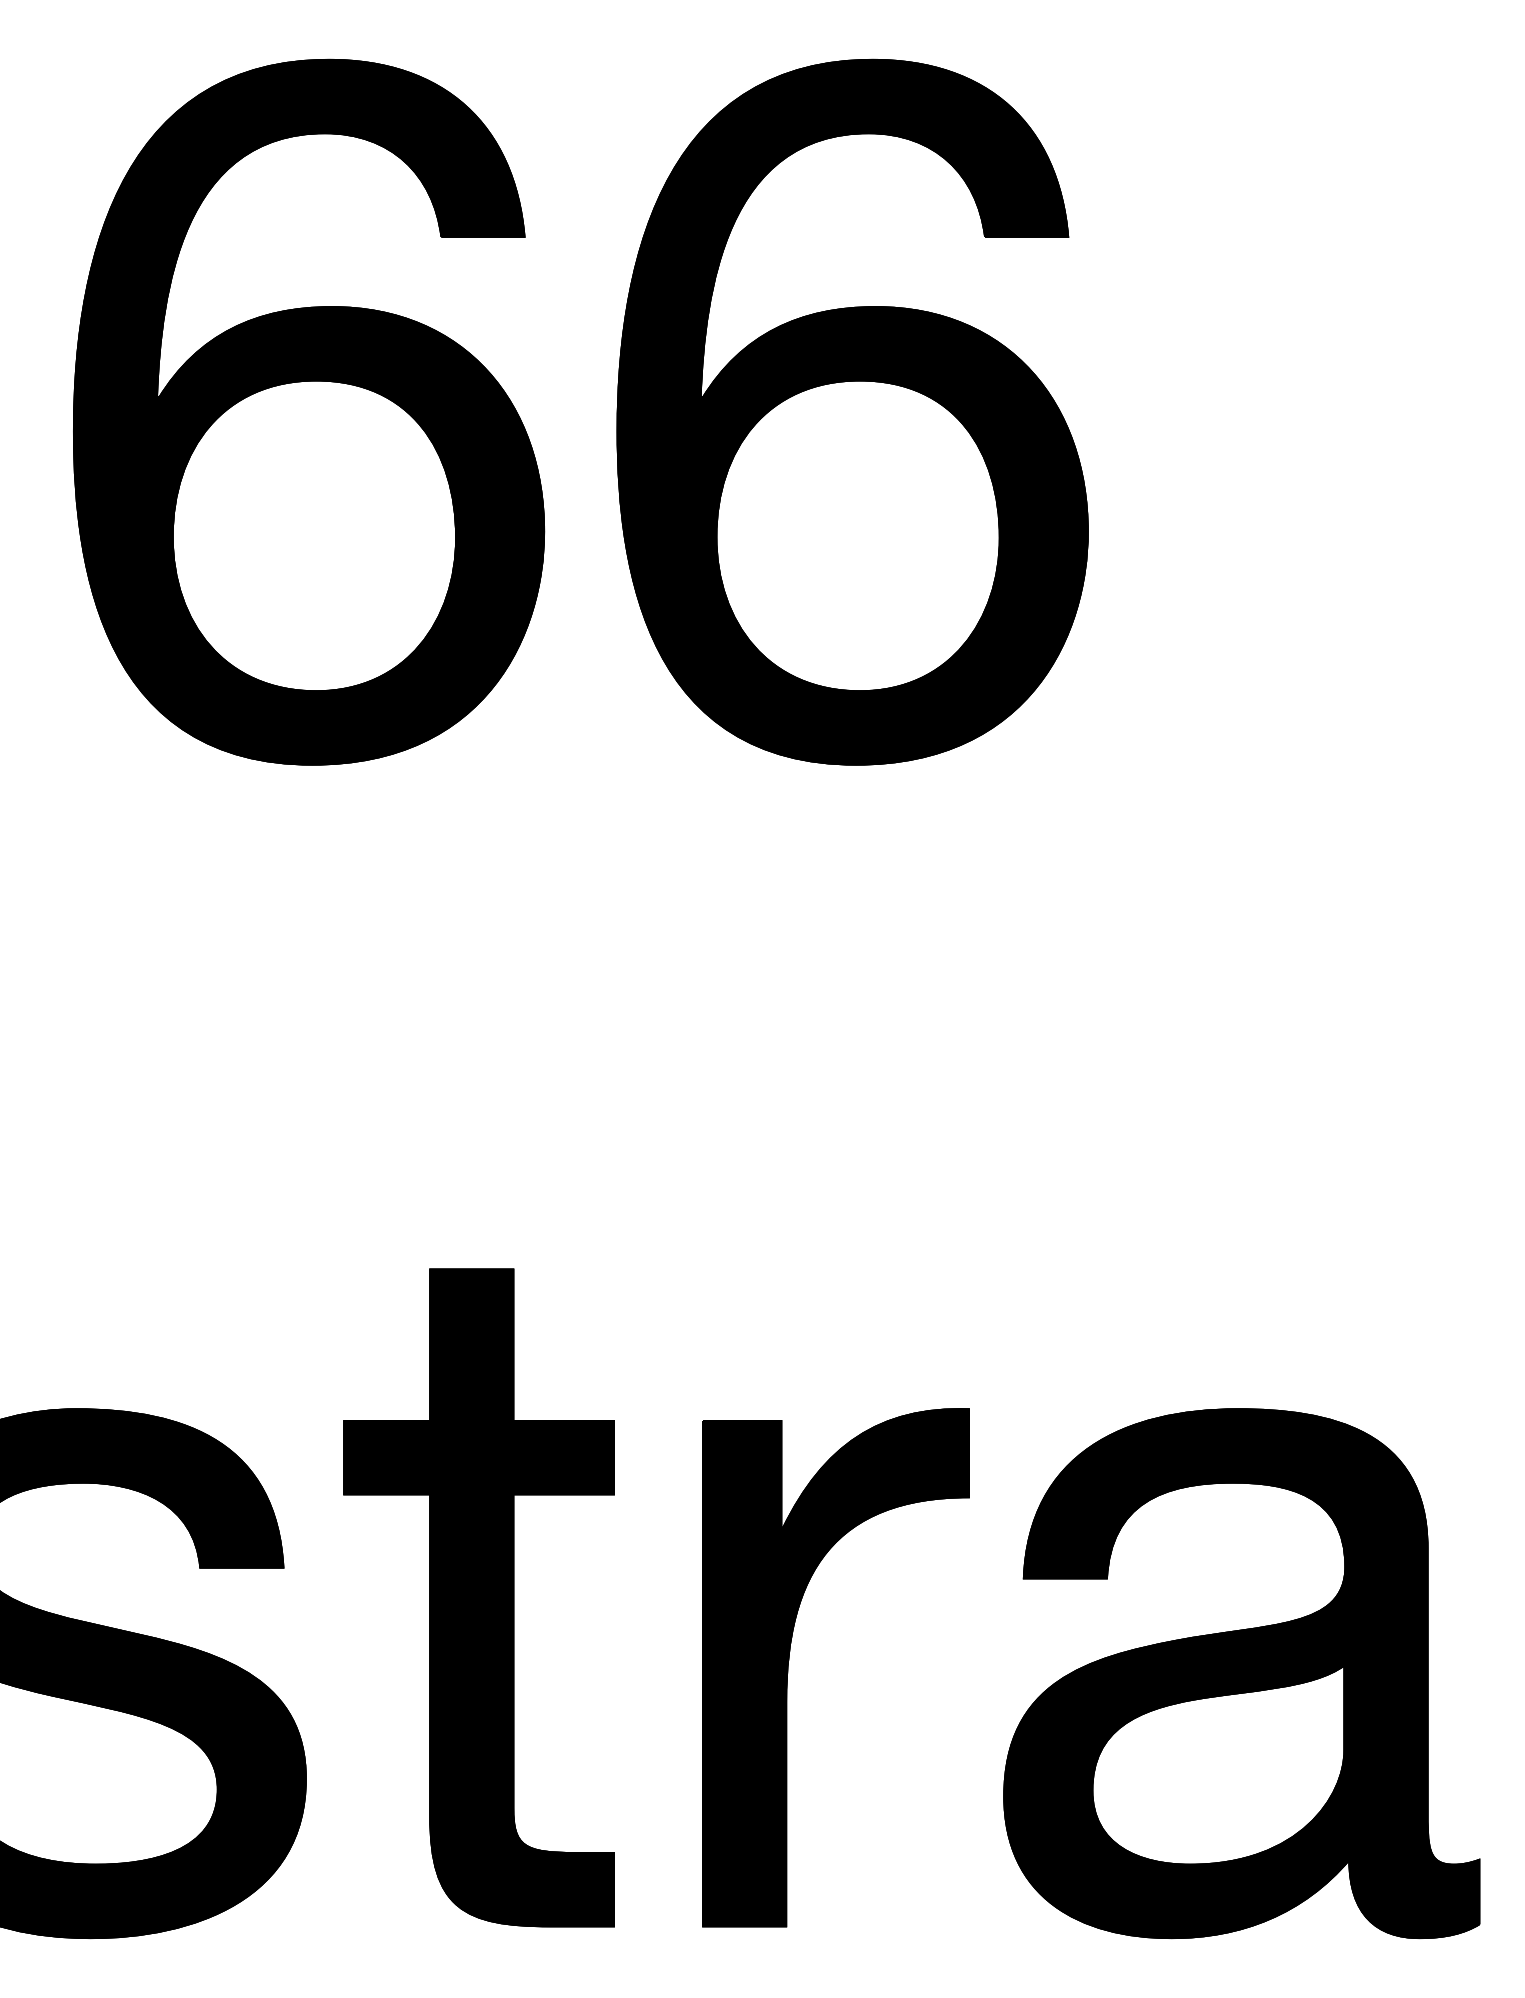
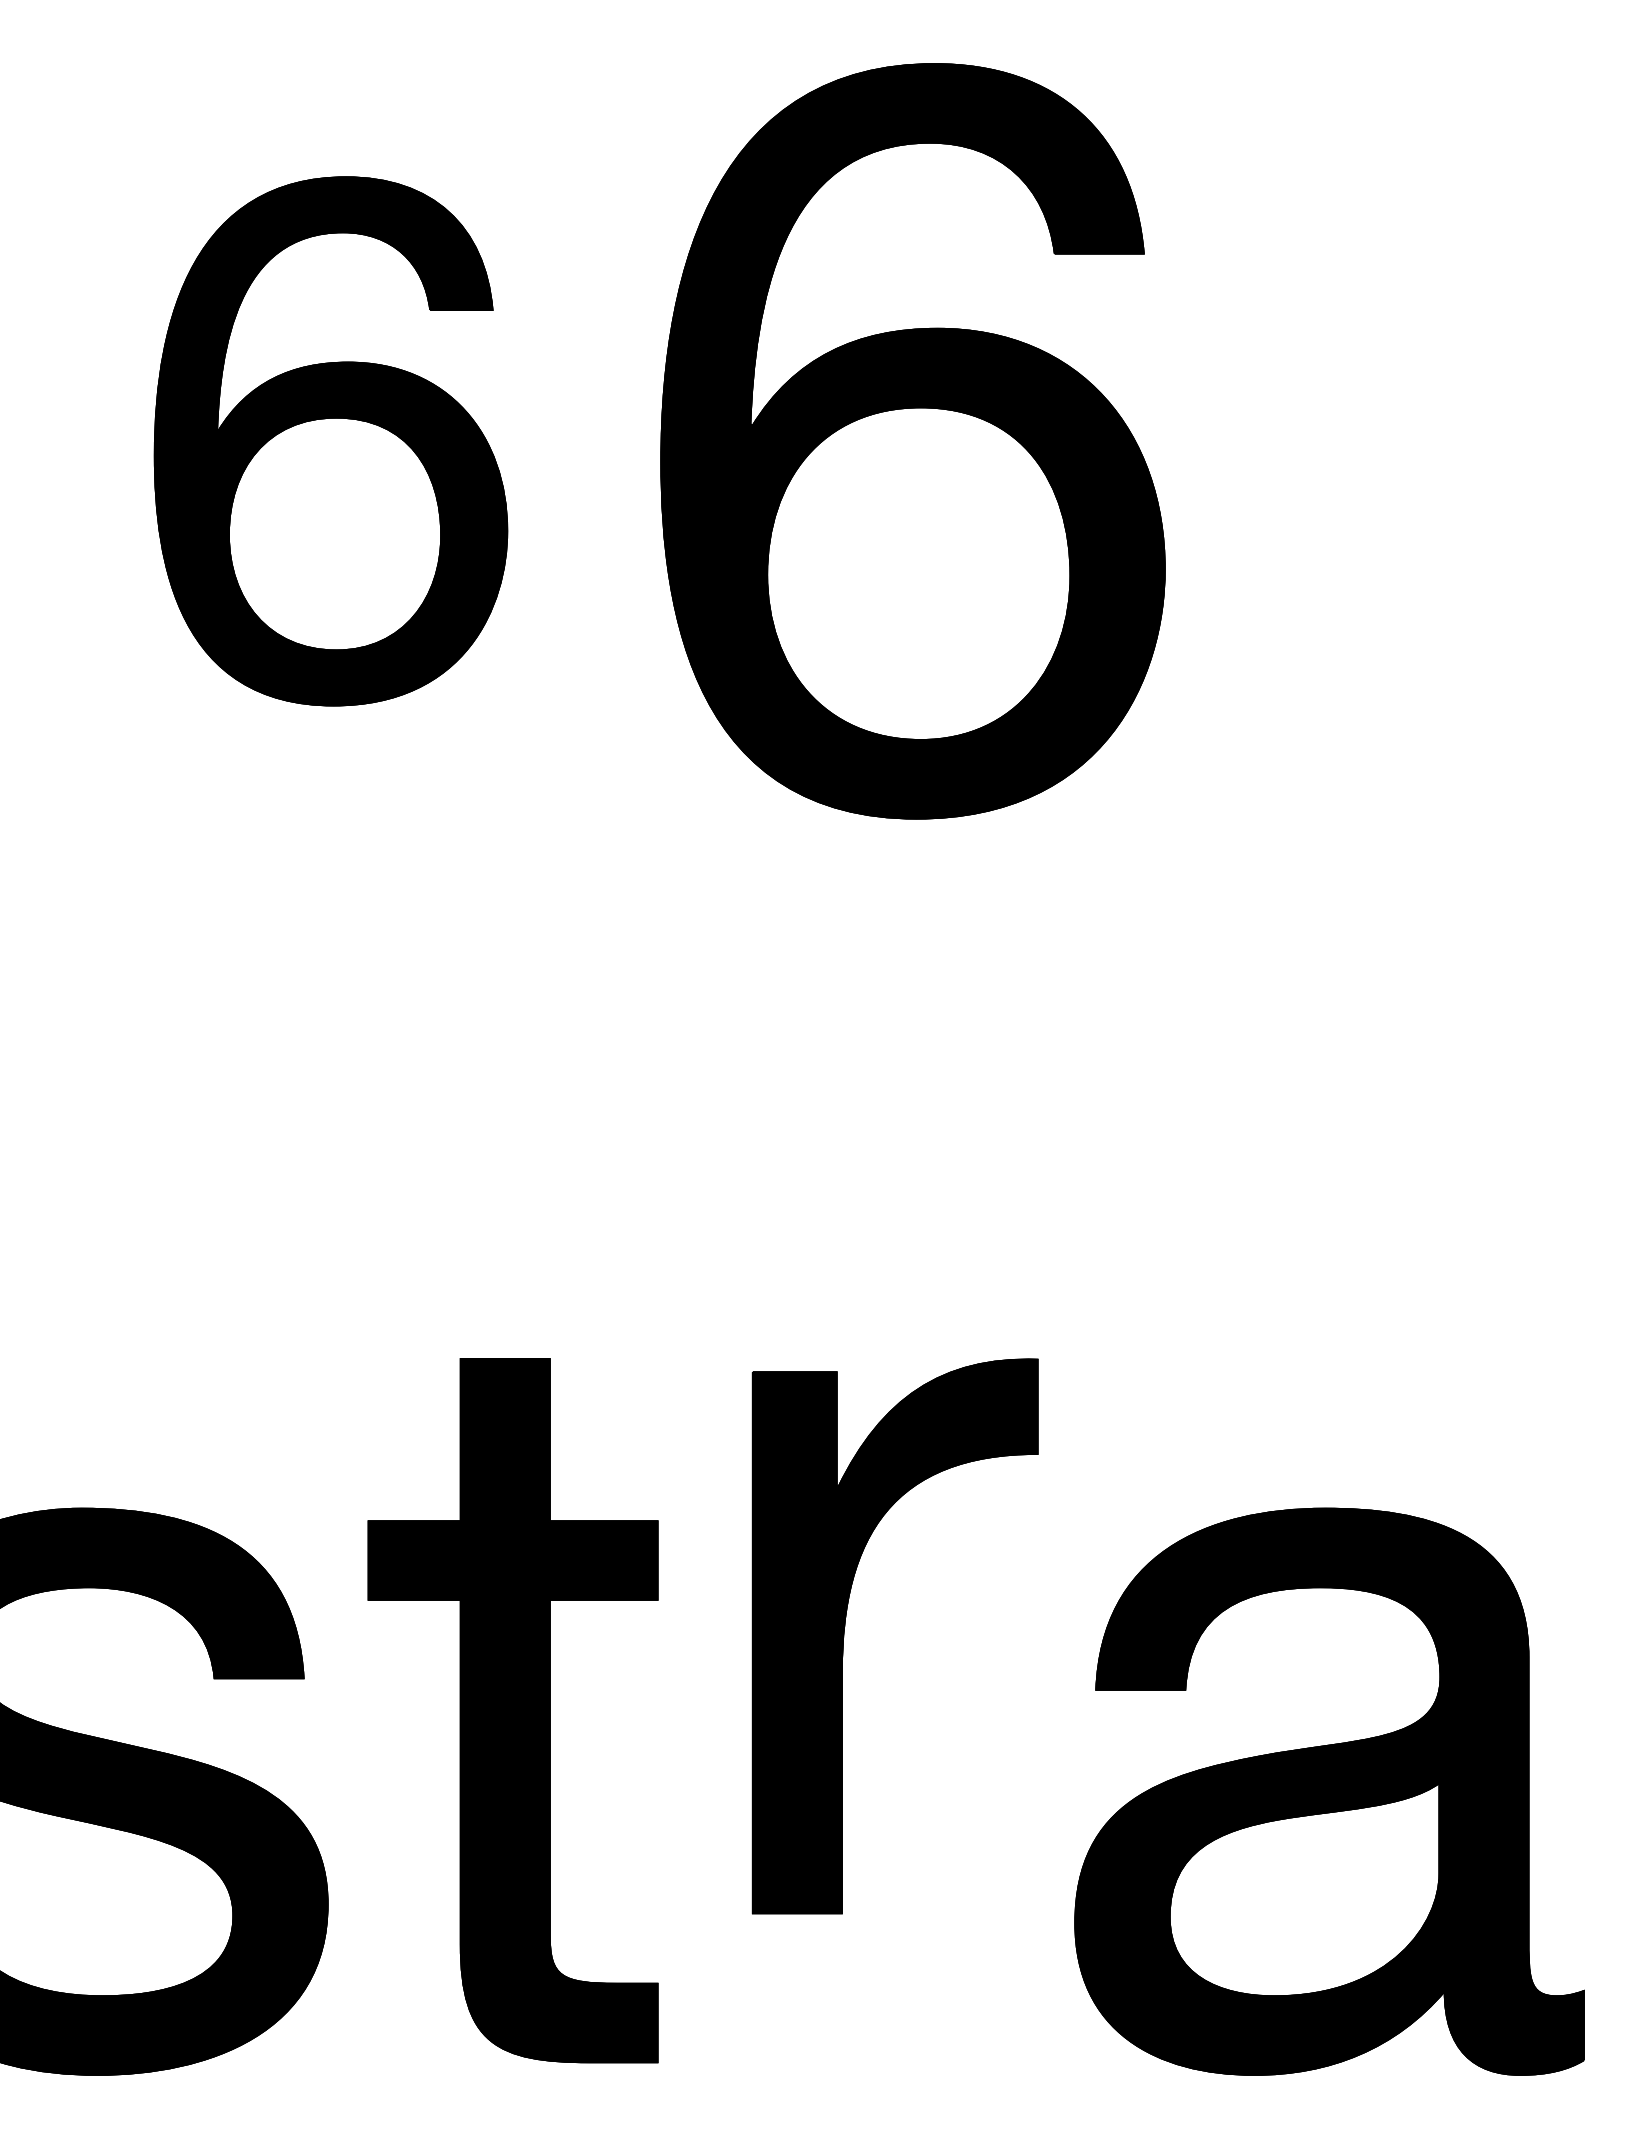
part: (308, 412) -> (330, 441), size x0.7
part: (788, 1667) -> (844, 1636), moved

